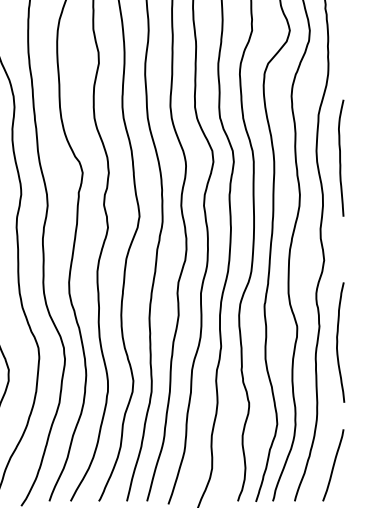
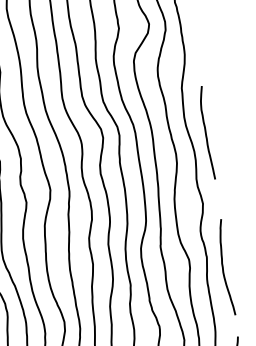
curve: (340, 157) -> (206, 132), moved

